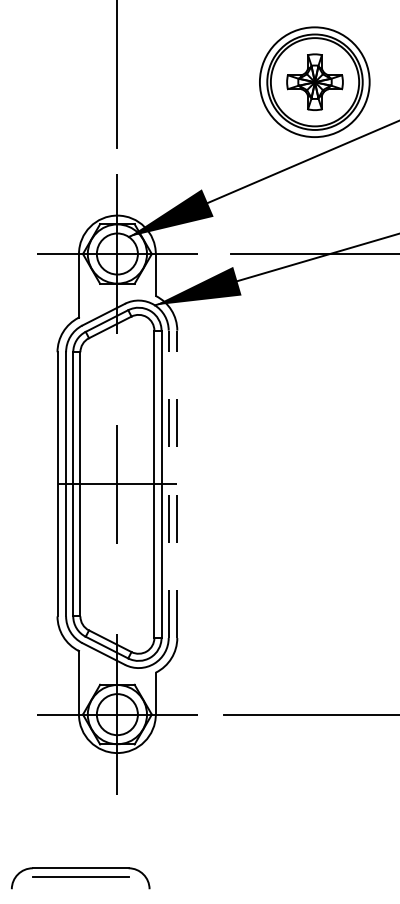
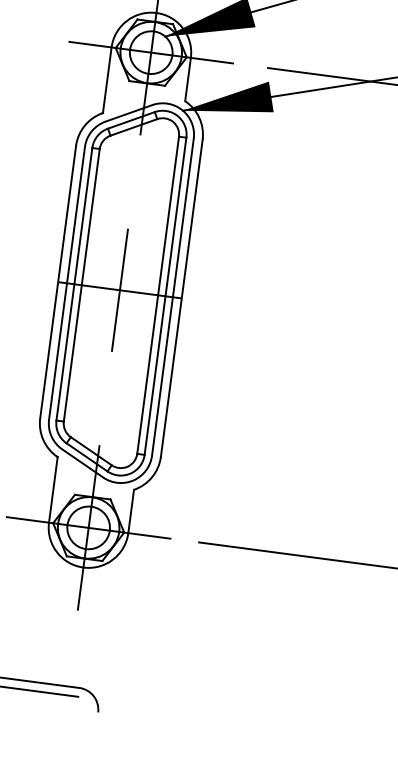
line: (168, 484) -> (172, 297), dashed -> solid
line: (177, 484) -> (181, 298), dashed -> solid

